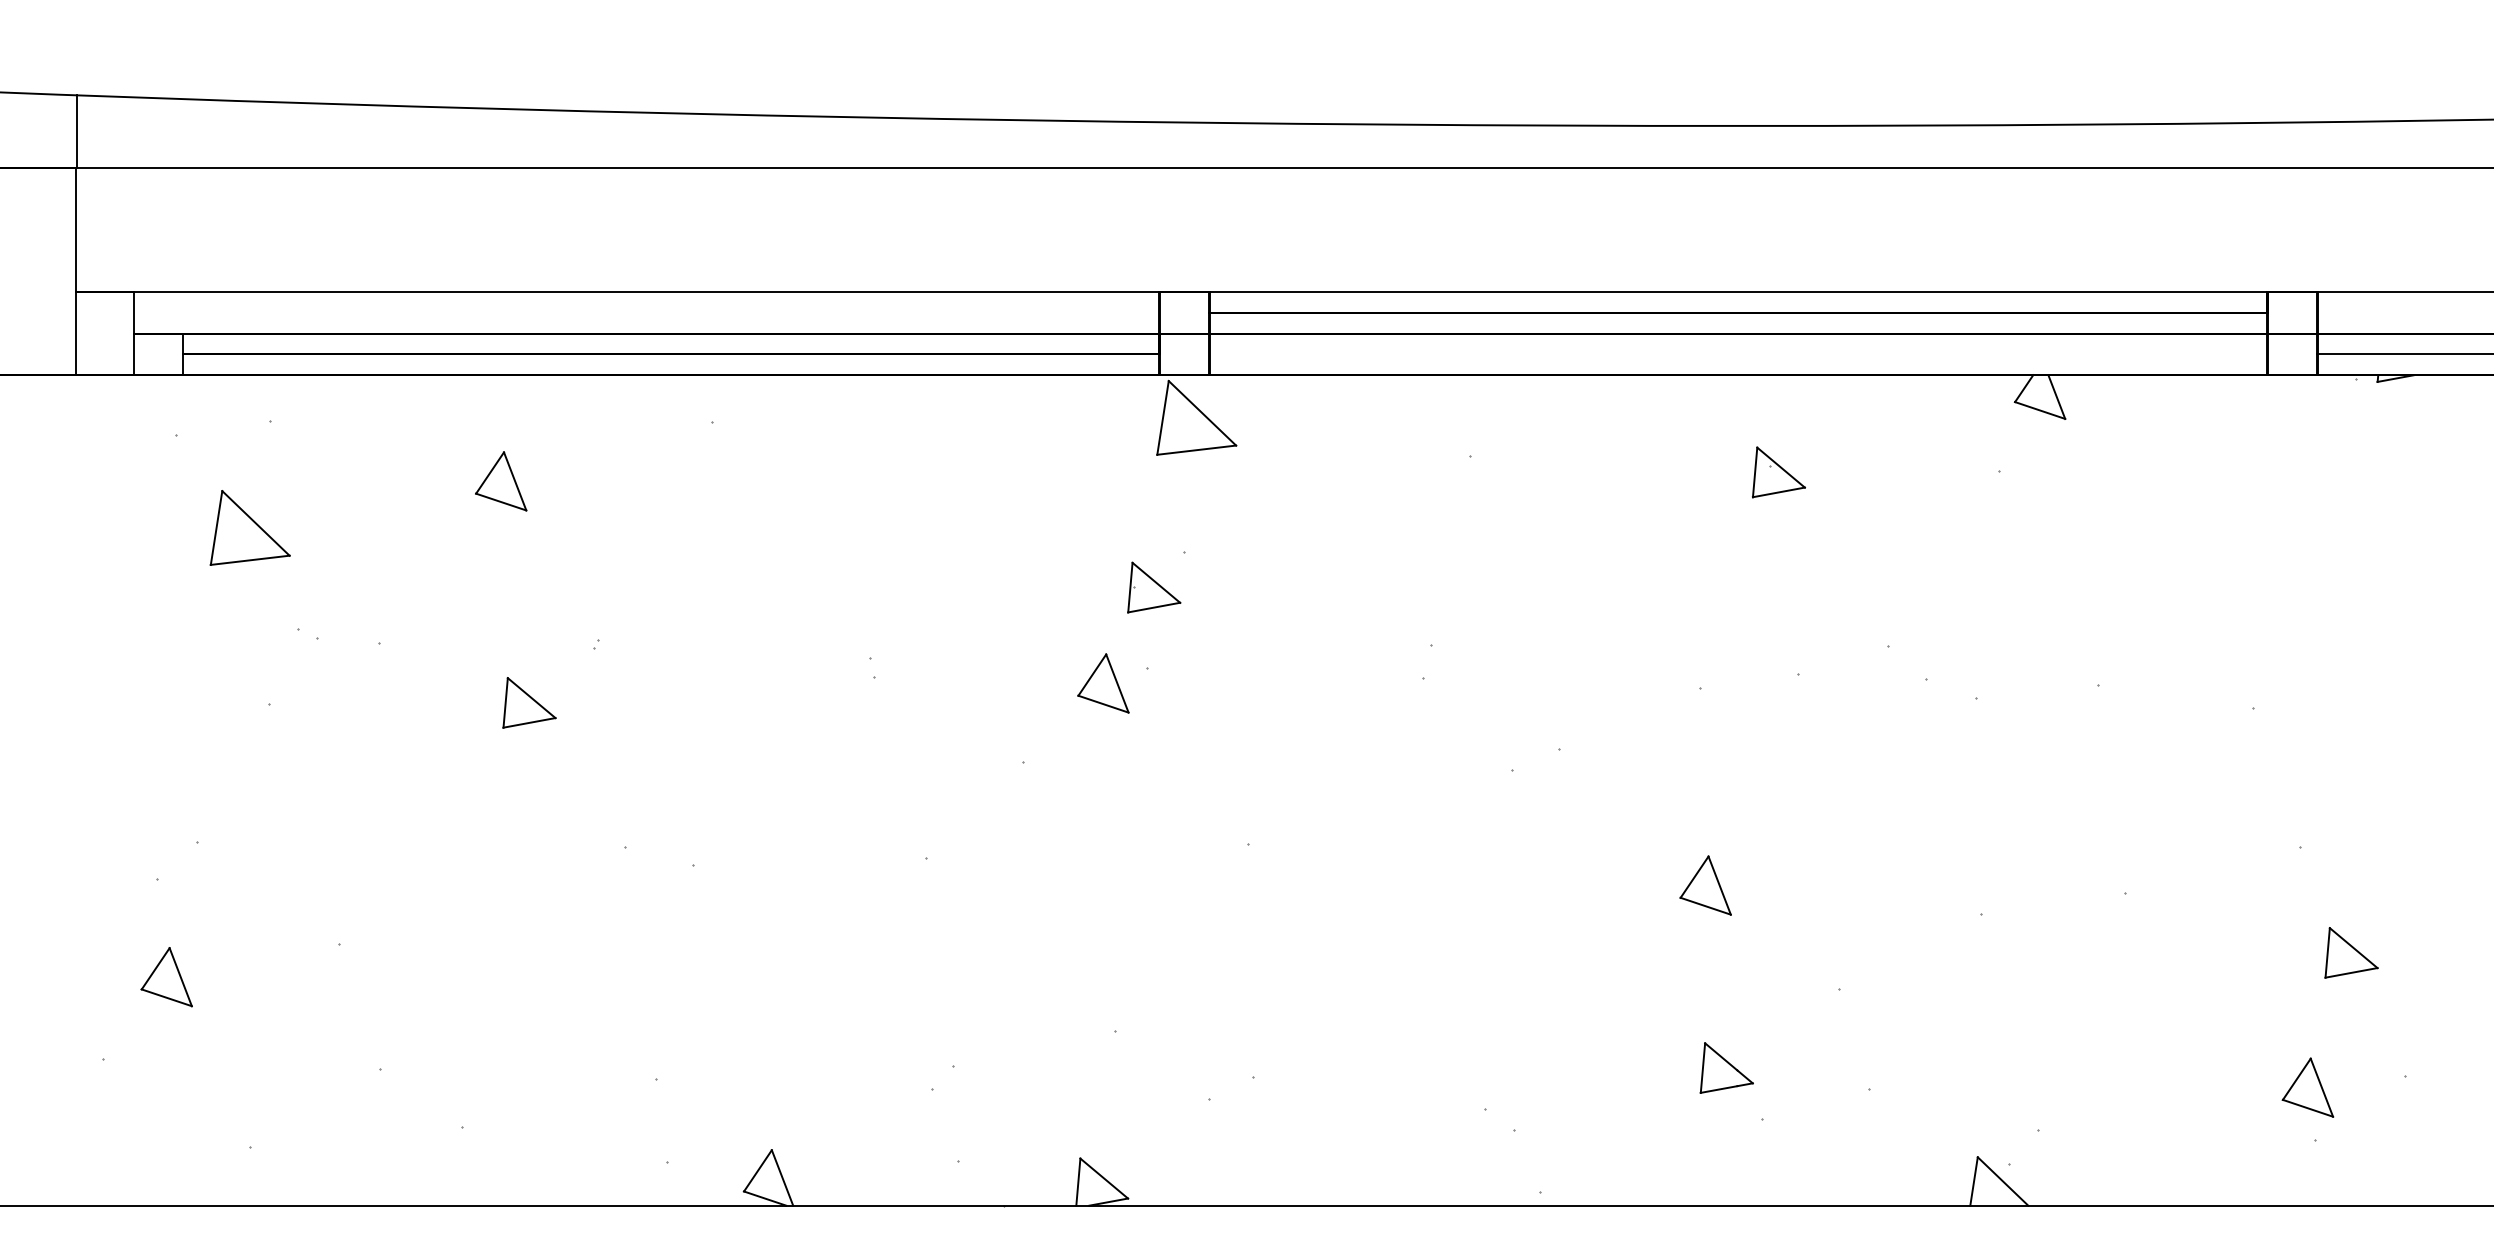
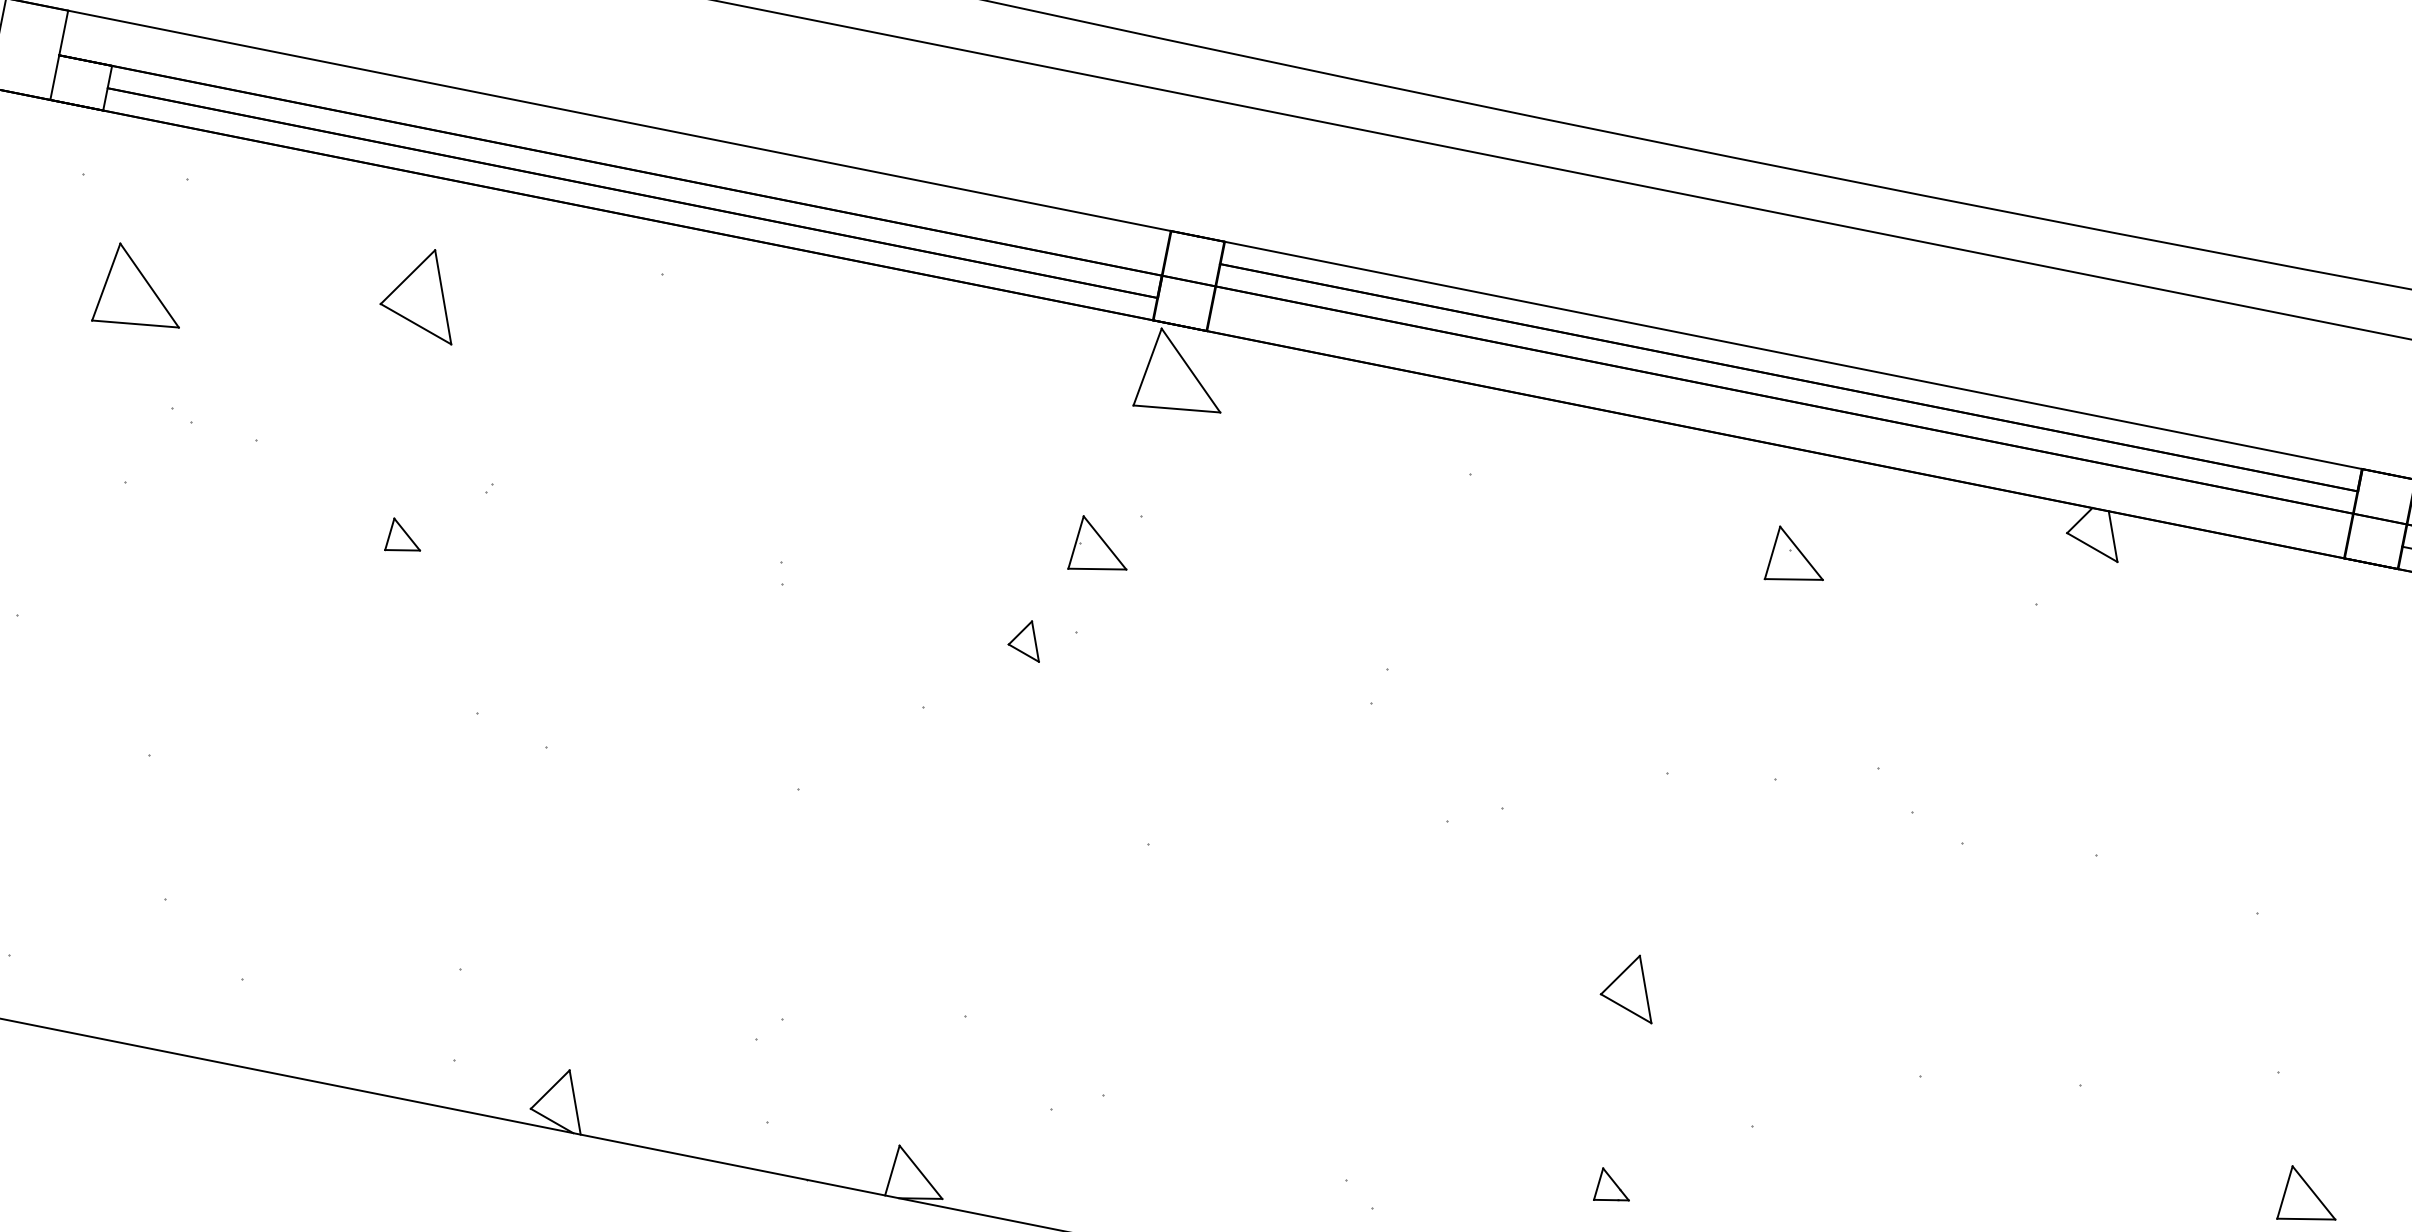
part: (501, 481) -> (422, 293), size x1.4
part: (1103, 683) -> (1026, 639), size x0.6
part: (529, 702) -> (405, 536), size x0.6
part: (1726, 1067) -> (1613, 1186), size x0.6

